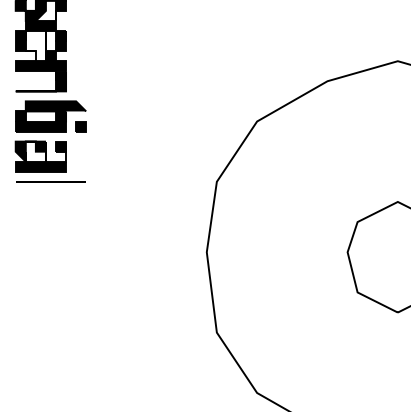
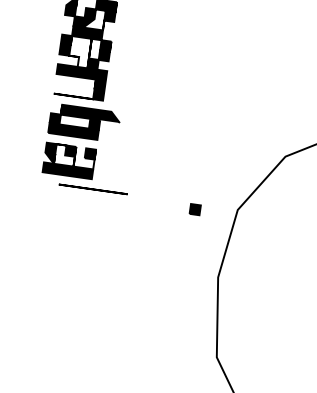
part: (80, 126) -> (194, 209), moved
line: (50, 181) -> (92, 189), moved

